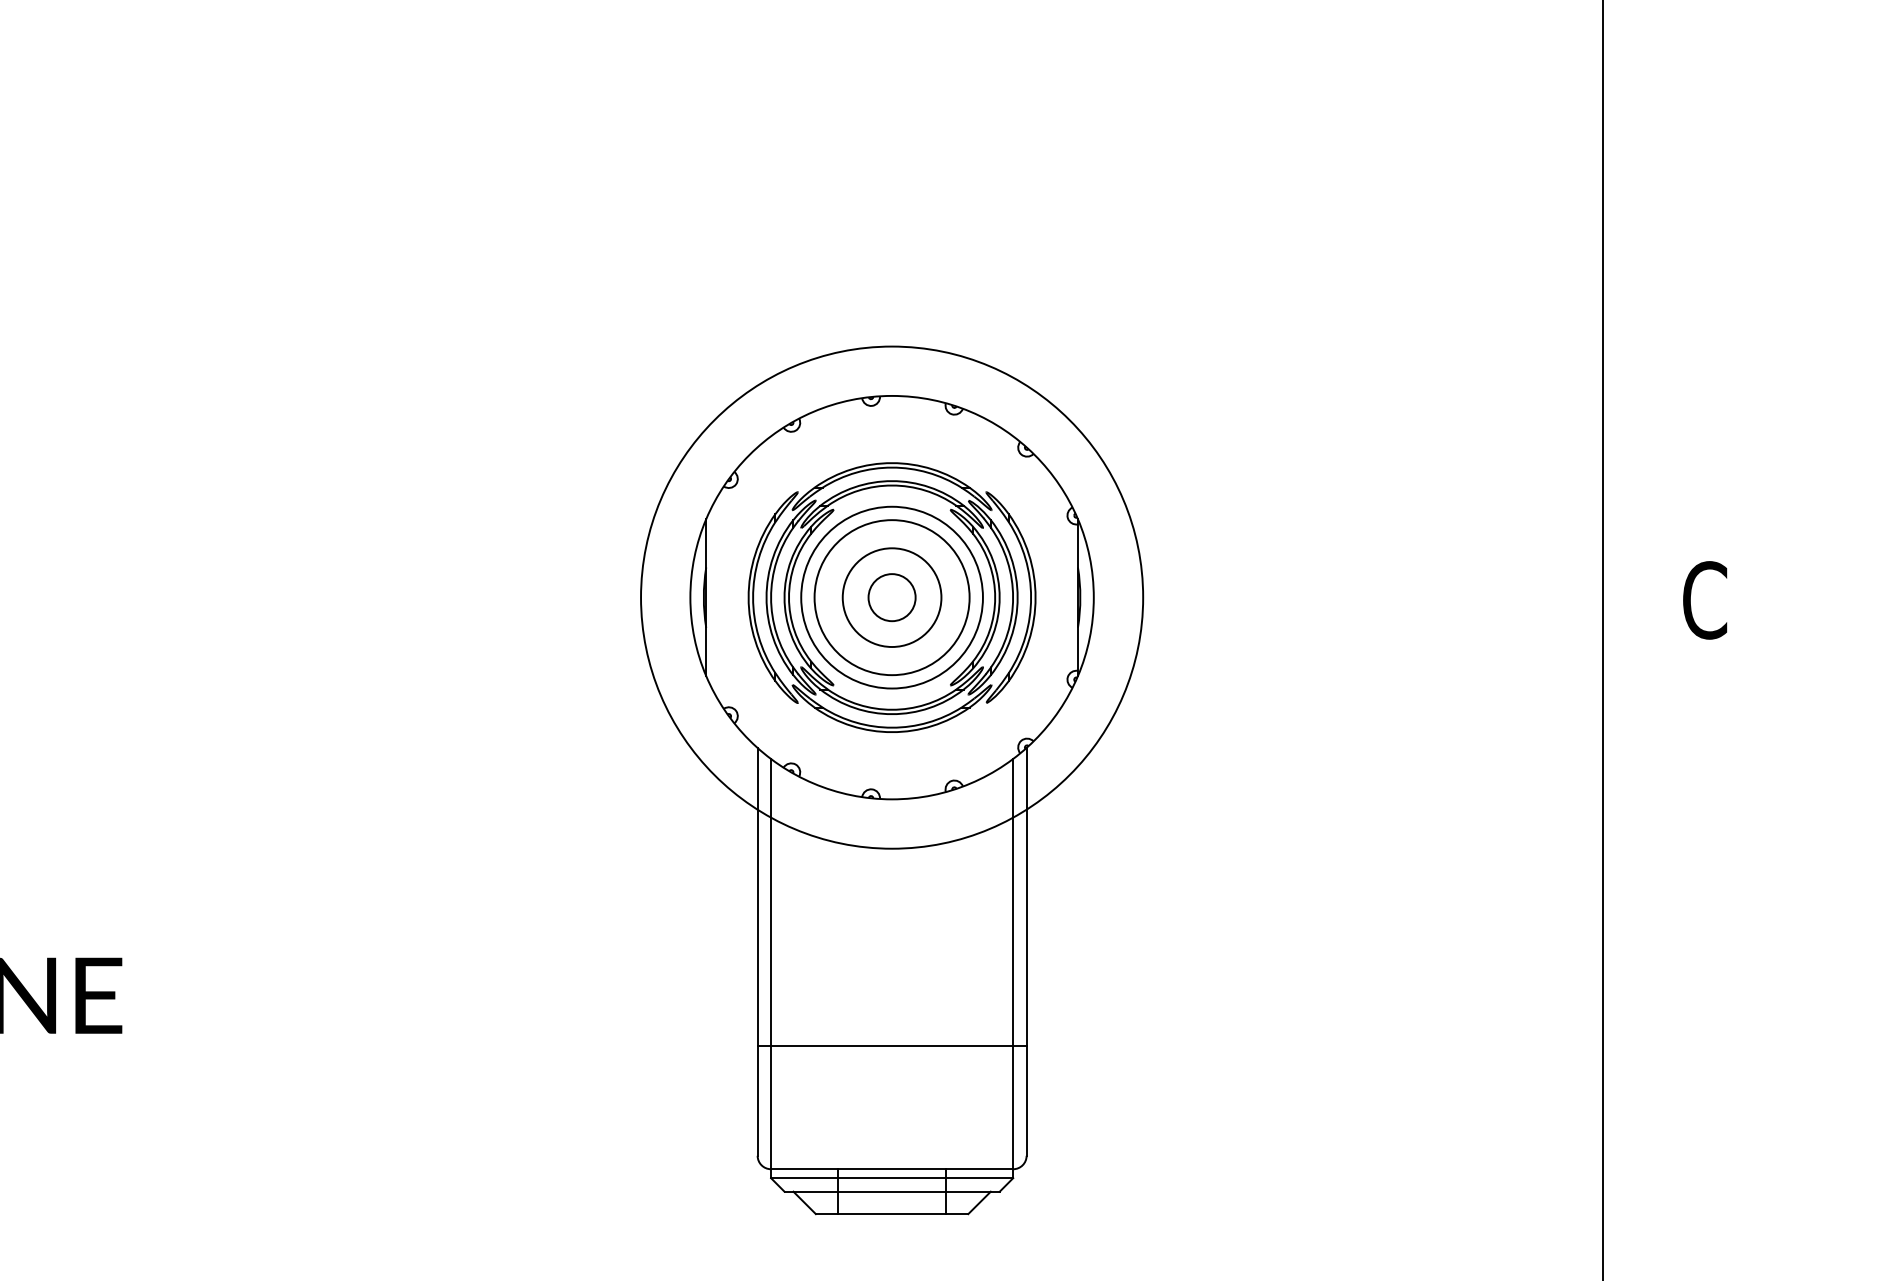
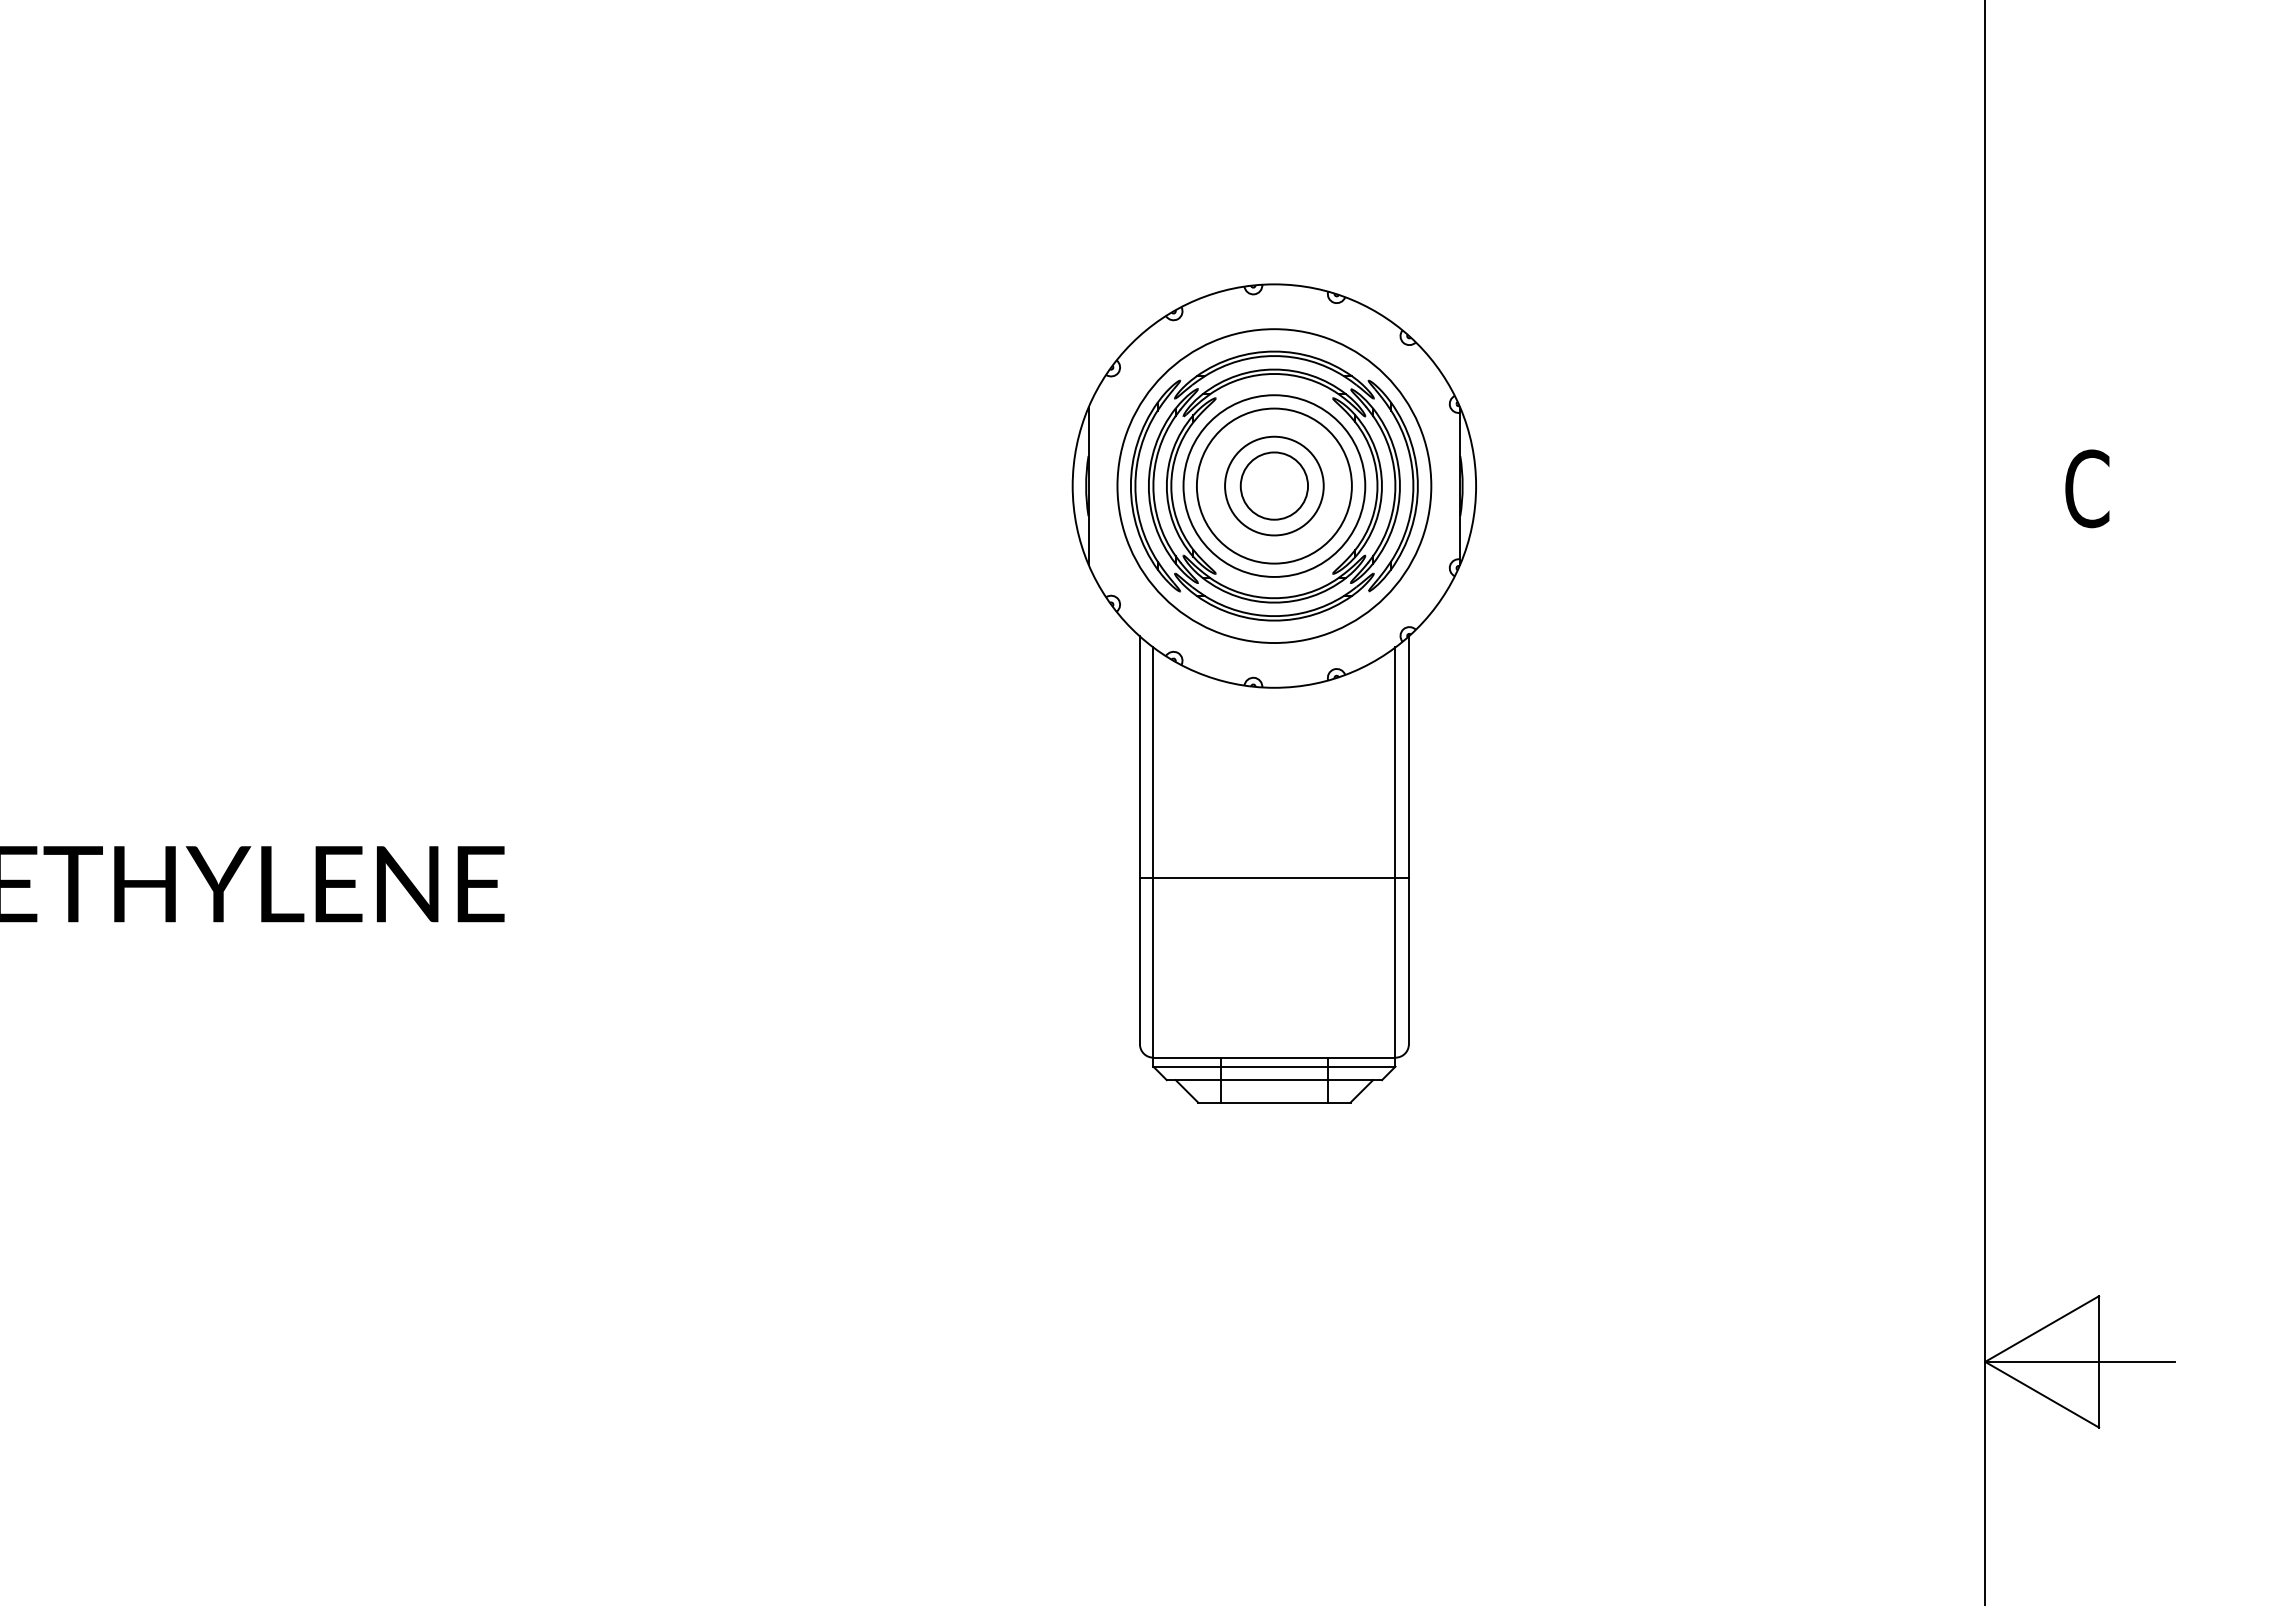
circle: (892, 597) -> (1274, 485), size x1.43
circle: (892, 598) -> (1274, 486), size x0.62
line: (891, 1046) -> (1273, 878), moved

